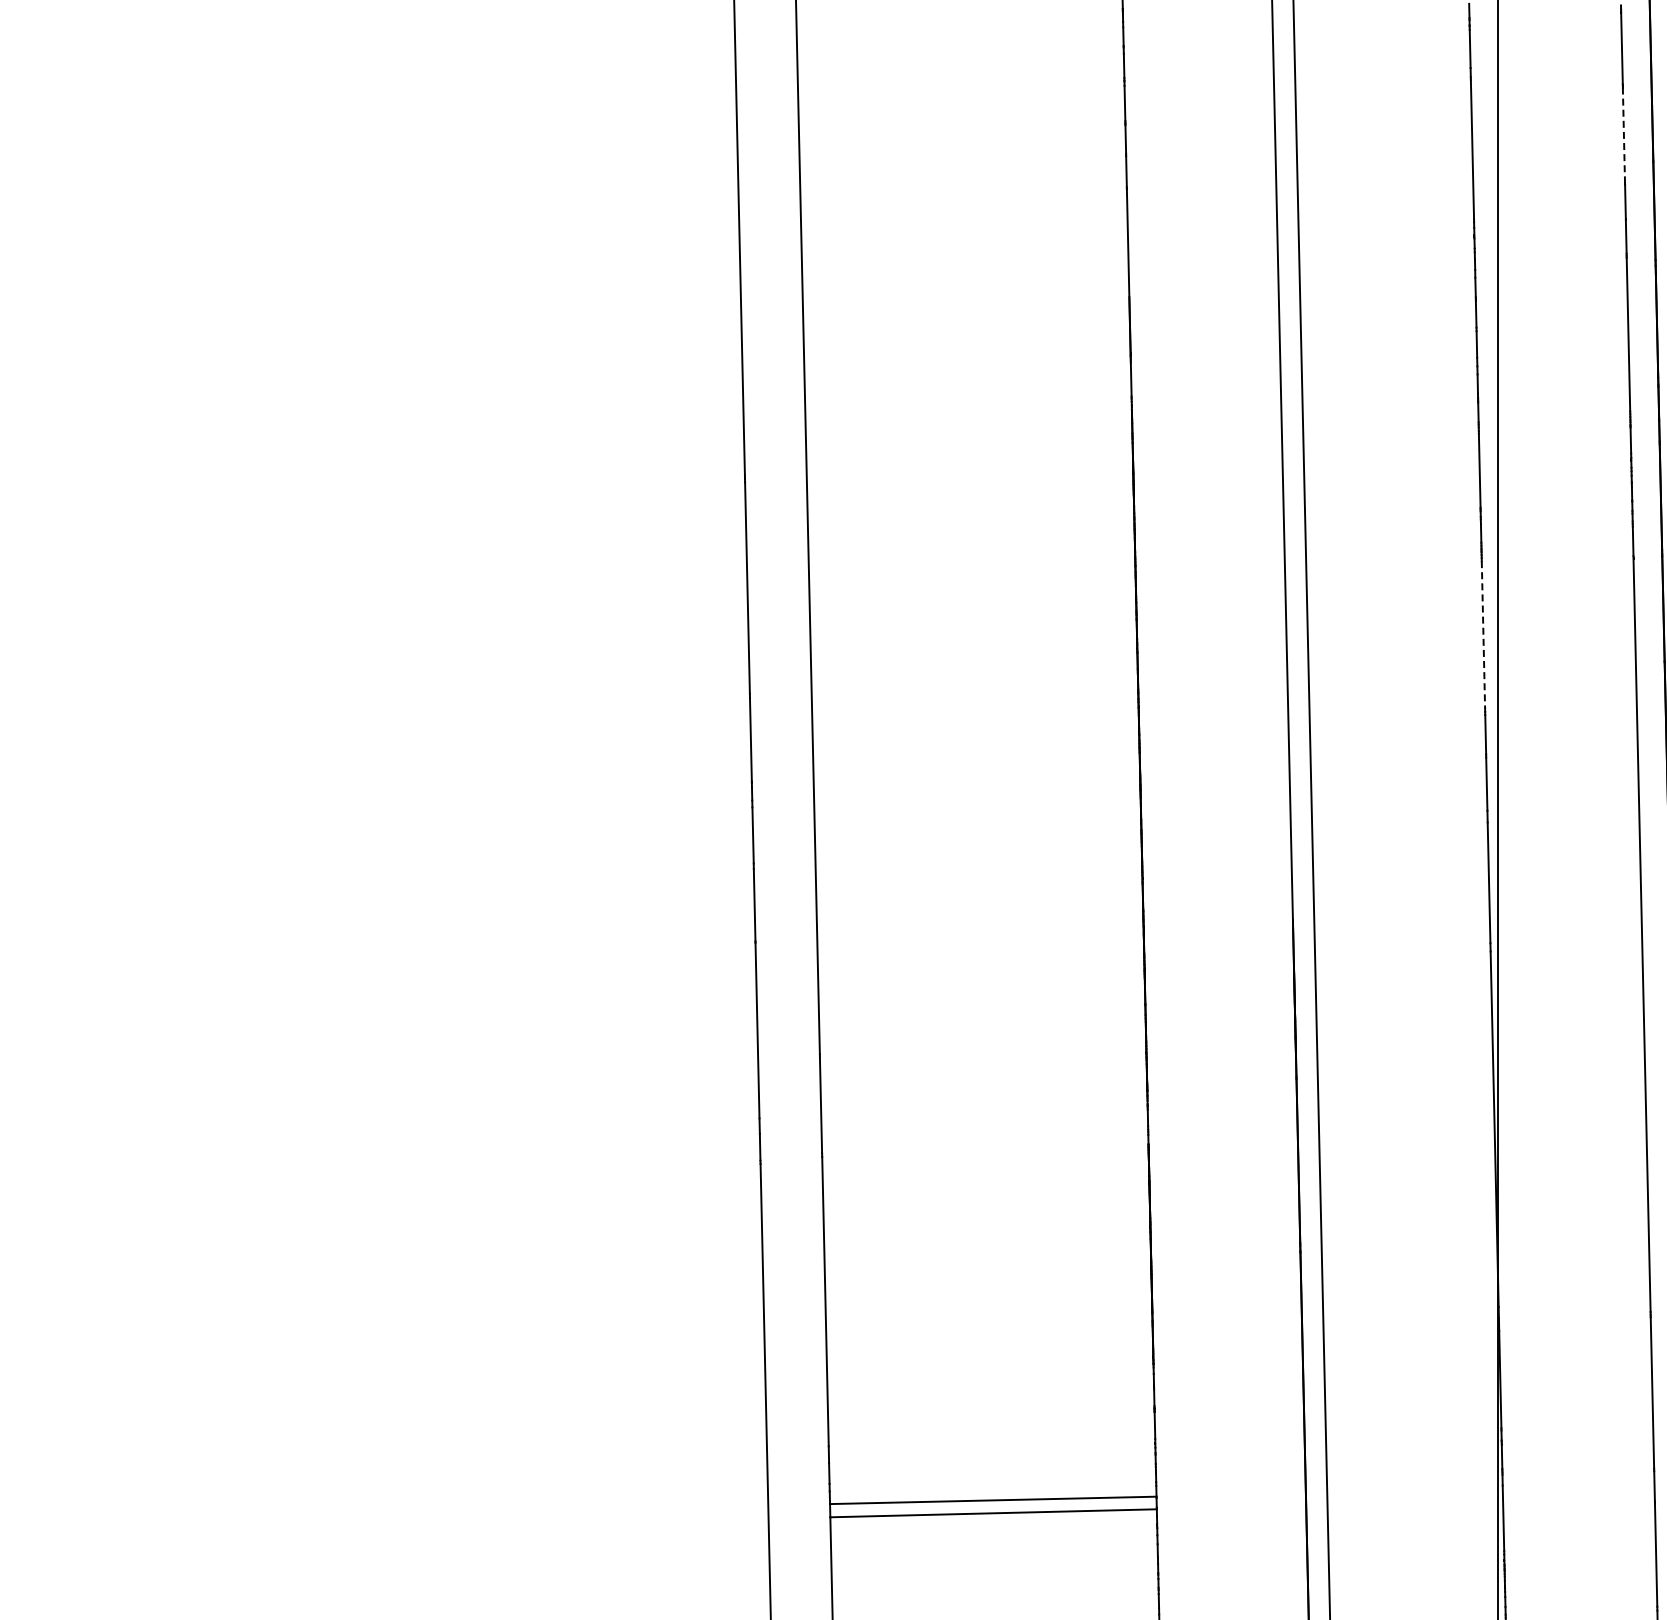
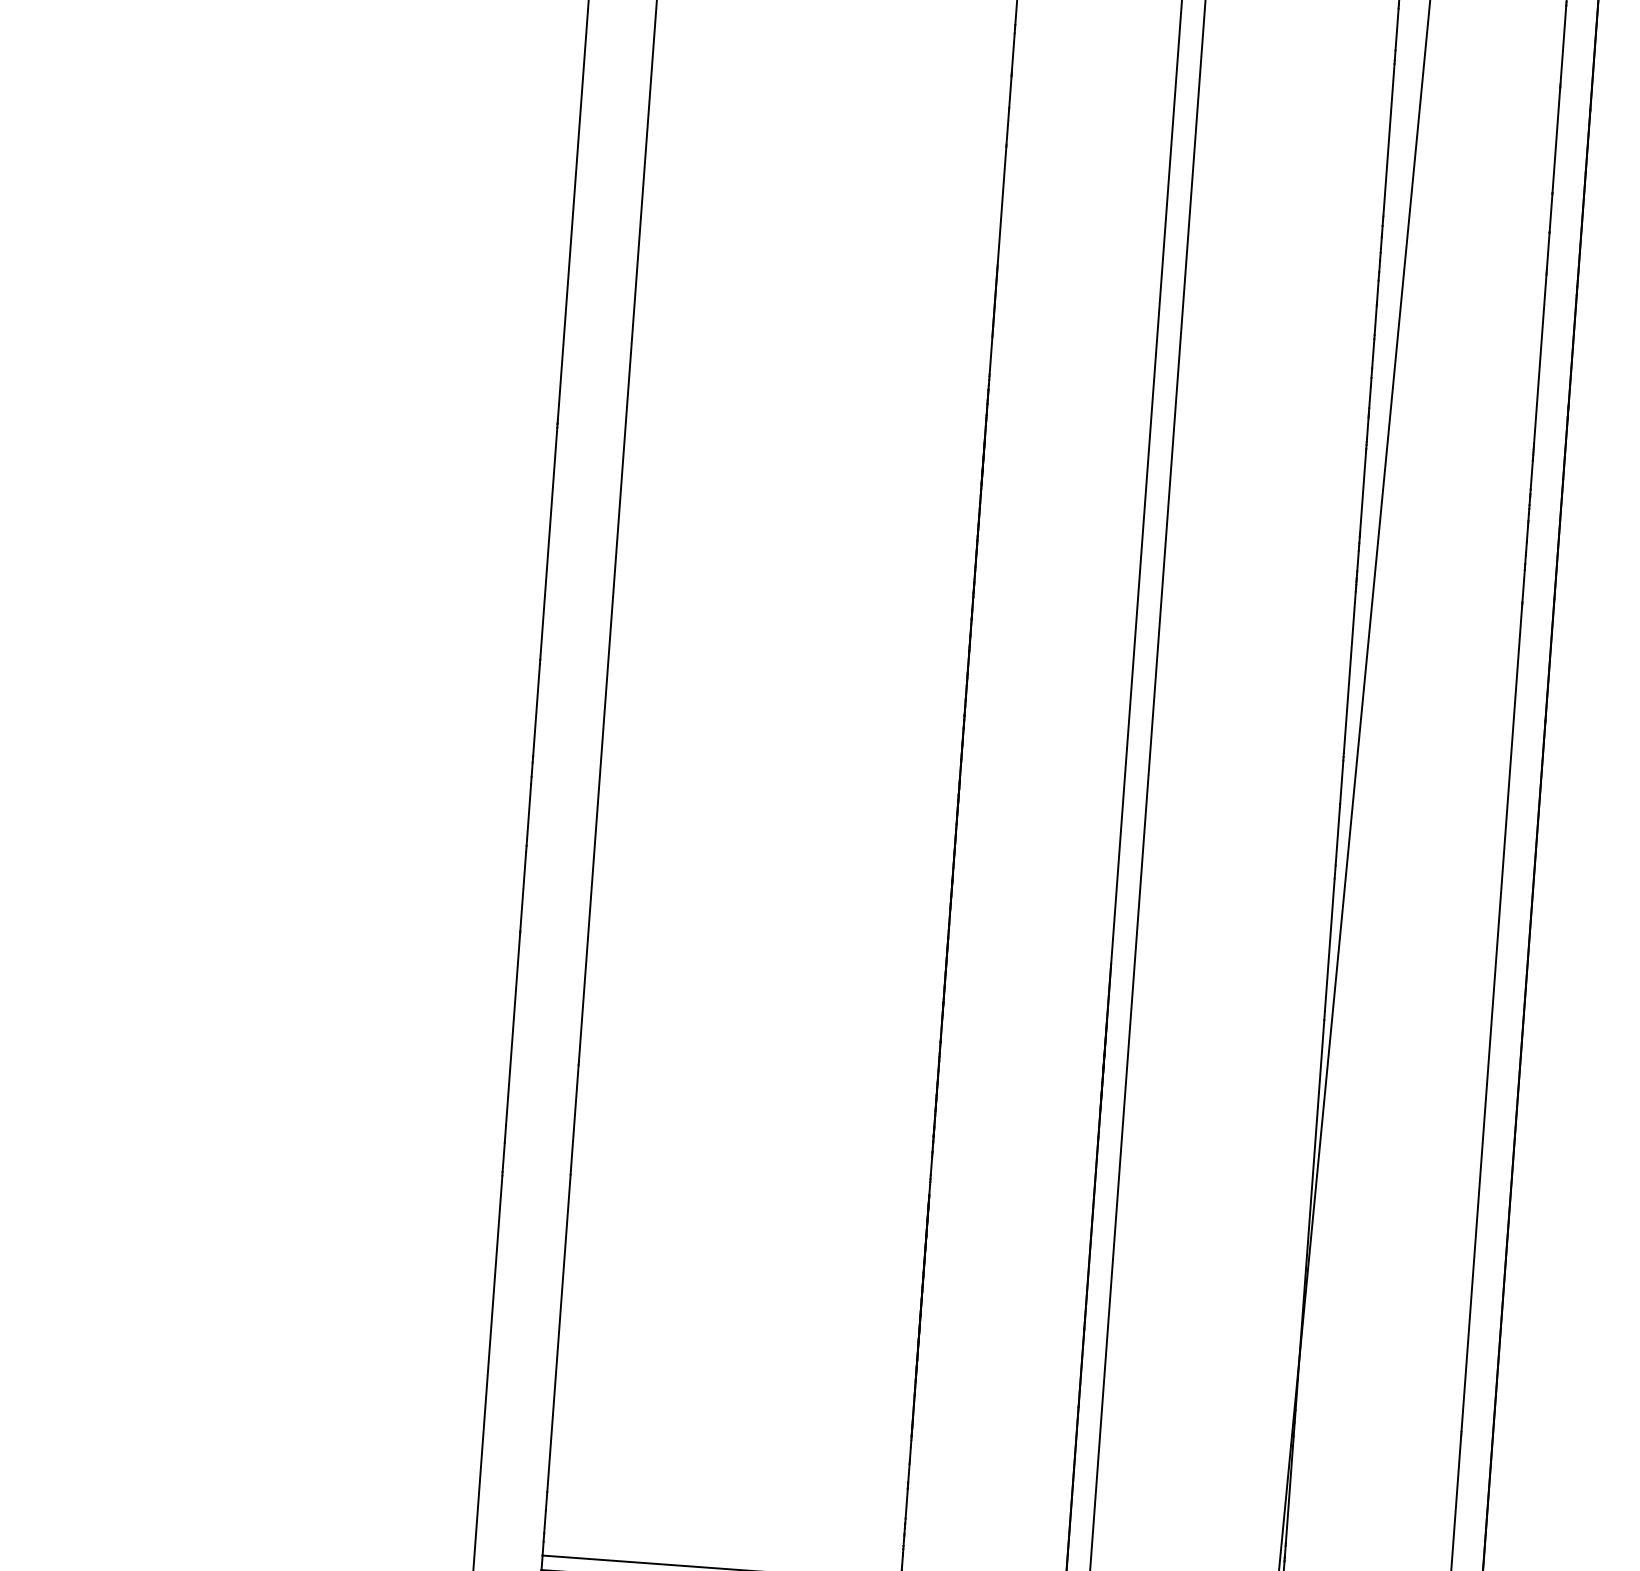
line: (1623, 135) -> (1555, 140), dashed -> solid
line: (1483, 634) -> (1349, 672), dashed -> solid

